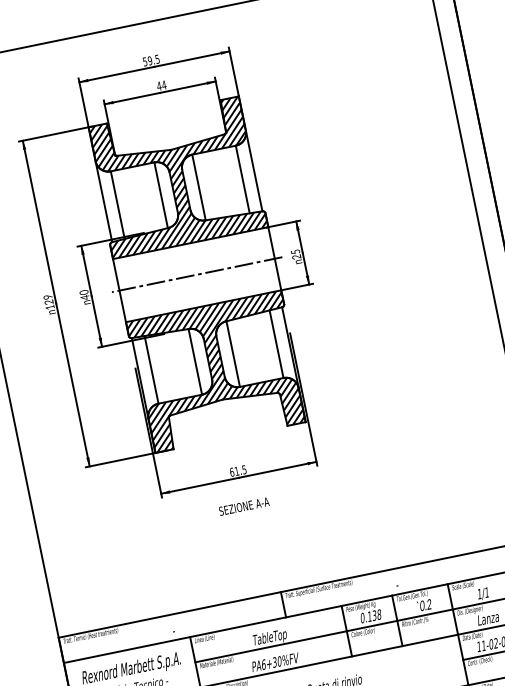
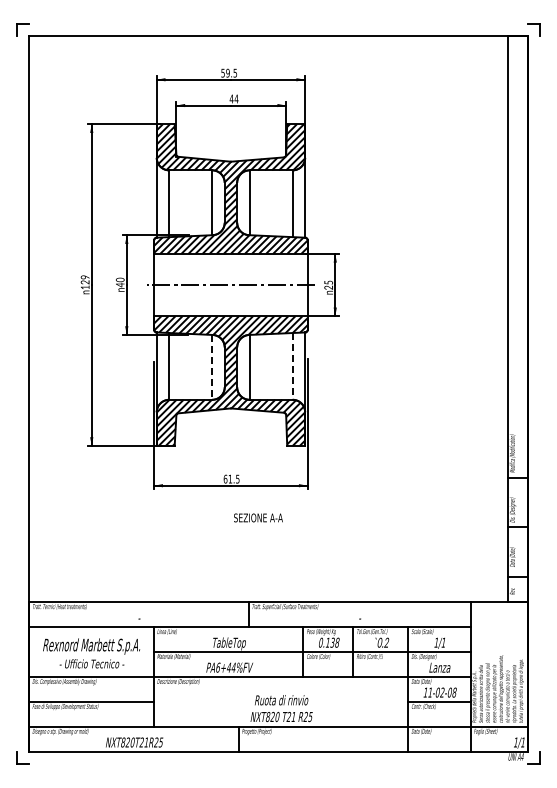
line: (276, 344) -> (292, 366), solid -> dashed
line: (195, 361) -> (212, 367), solid -> dashed
text: (244, 506) -> (258, 517), moved
text: (276, 661) -> (230, 667), PA6+30%FV -> PA6+44%FV

